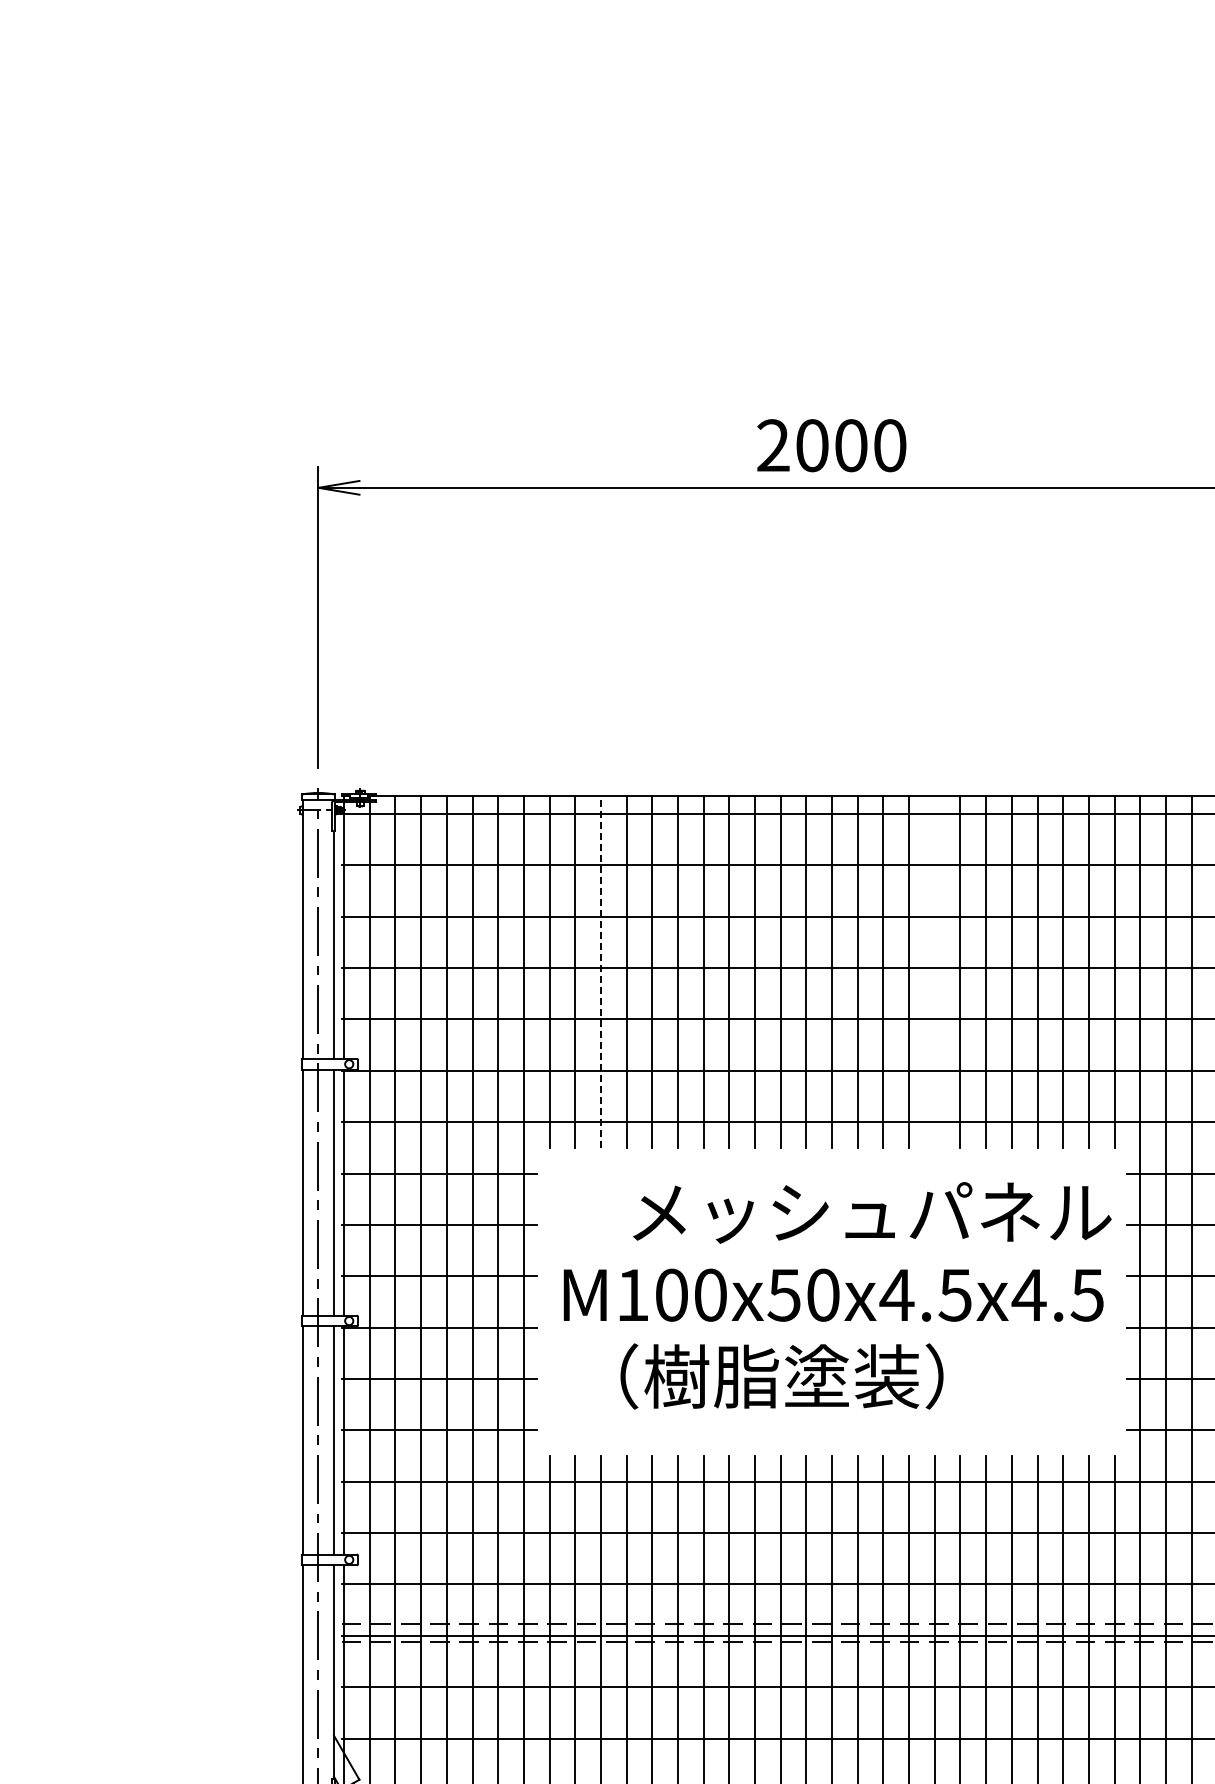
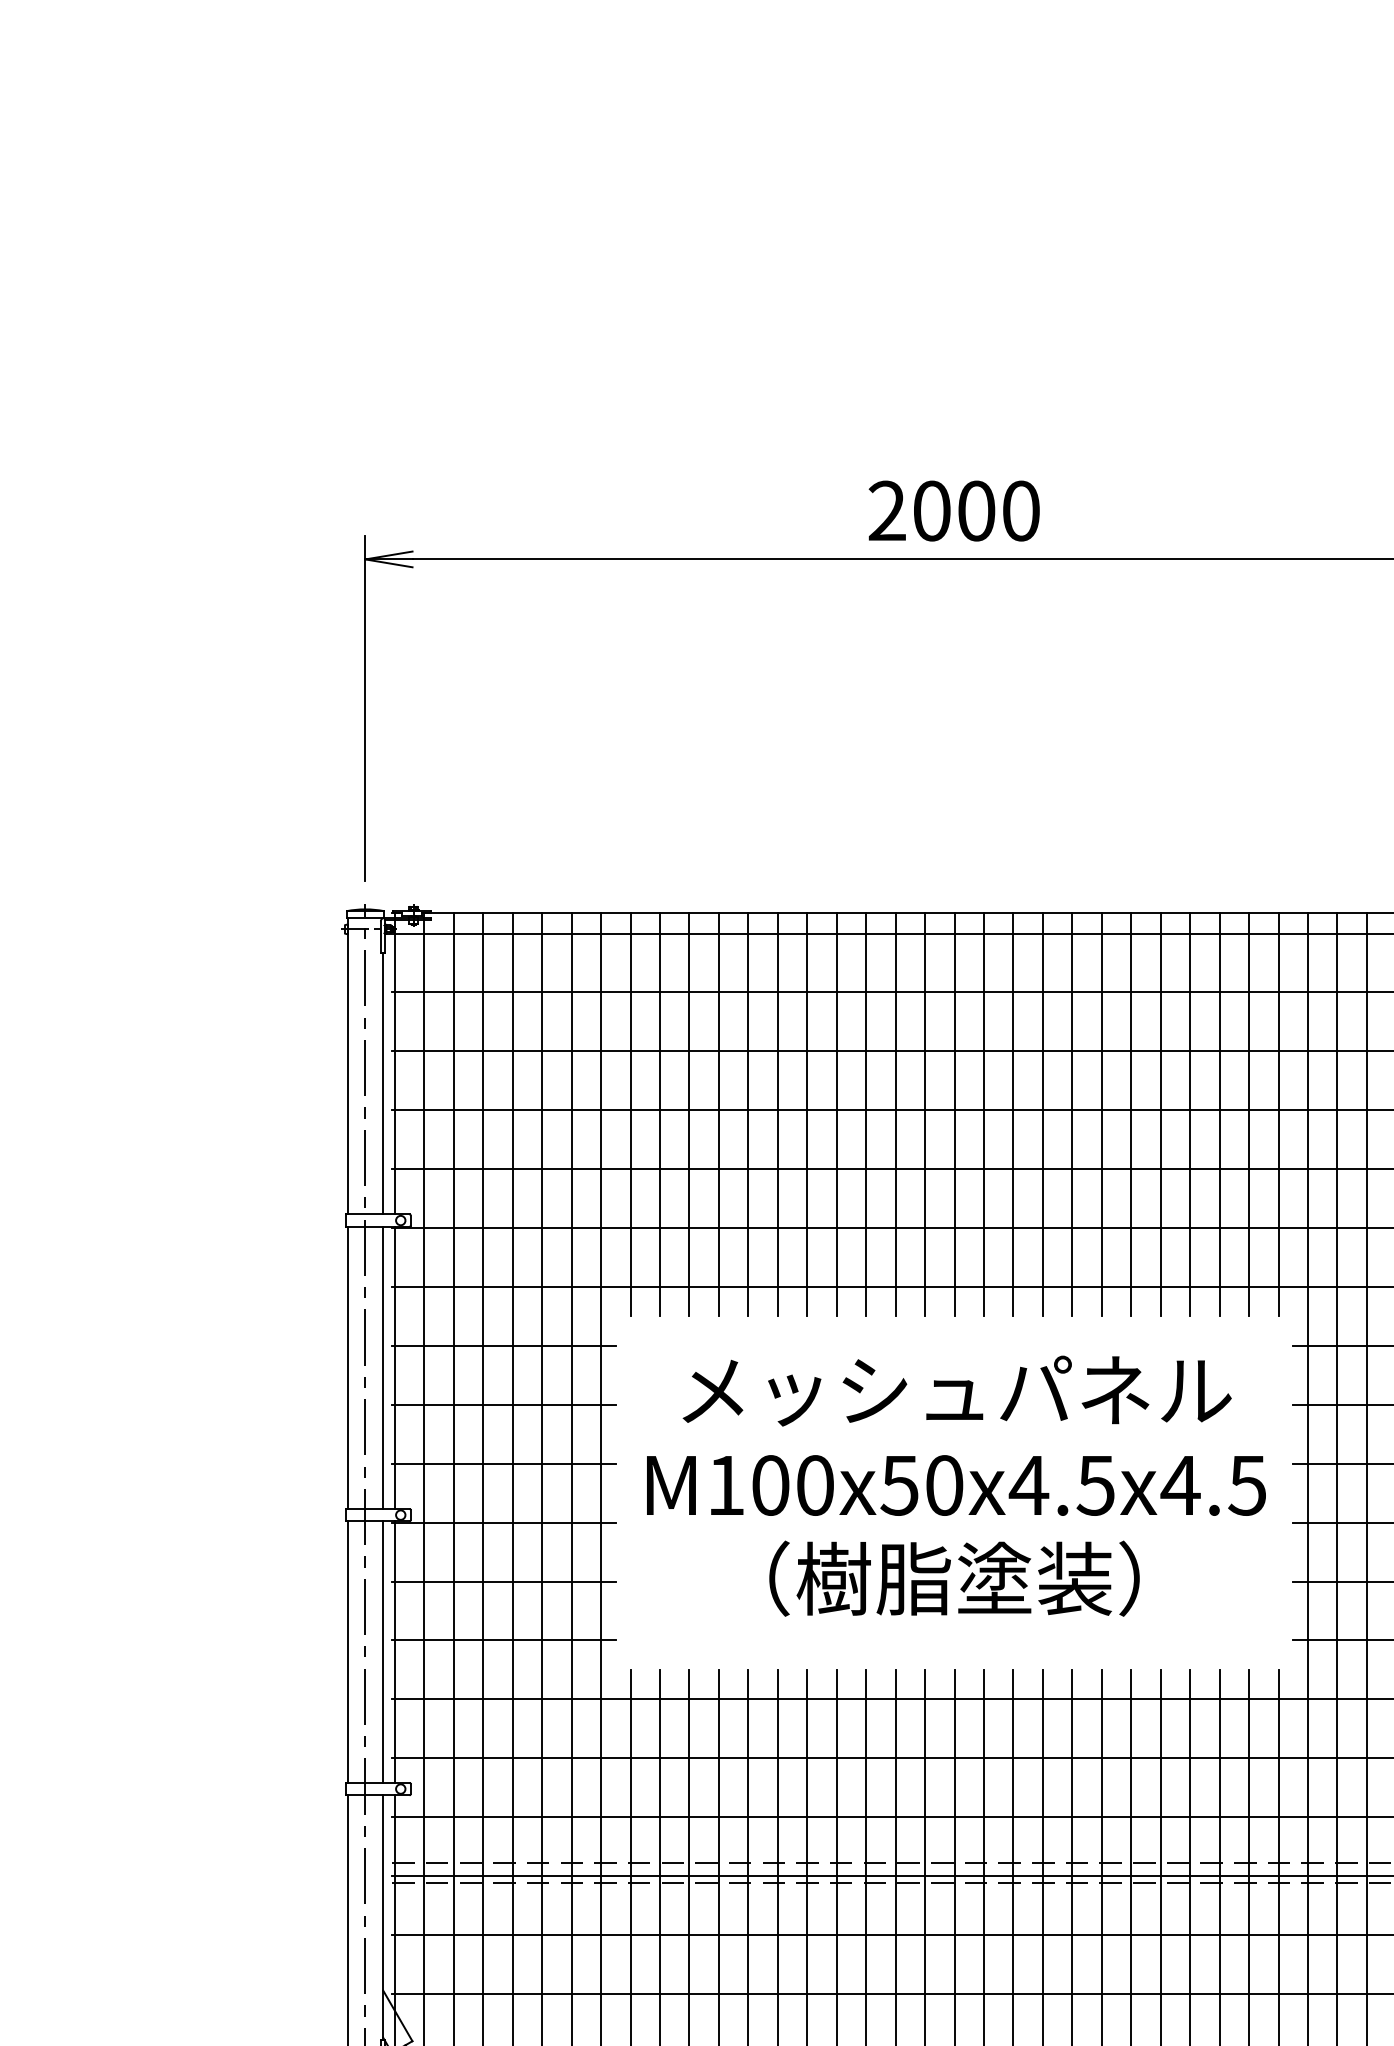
line: (600, 971) -> (688, 1114), dashed -> solid
line: (934, 971) -> (1072, 1114), added
text: (872, 1212) -> (957, 1390), moved
text: (781, 1376) -> (953, 1578), moved

